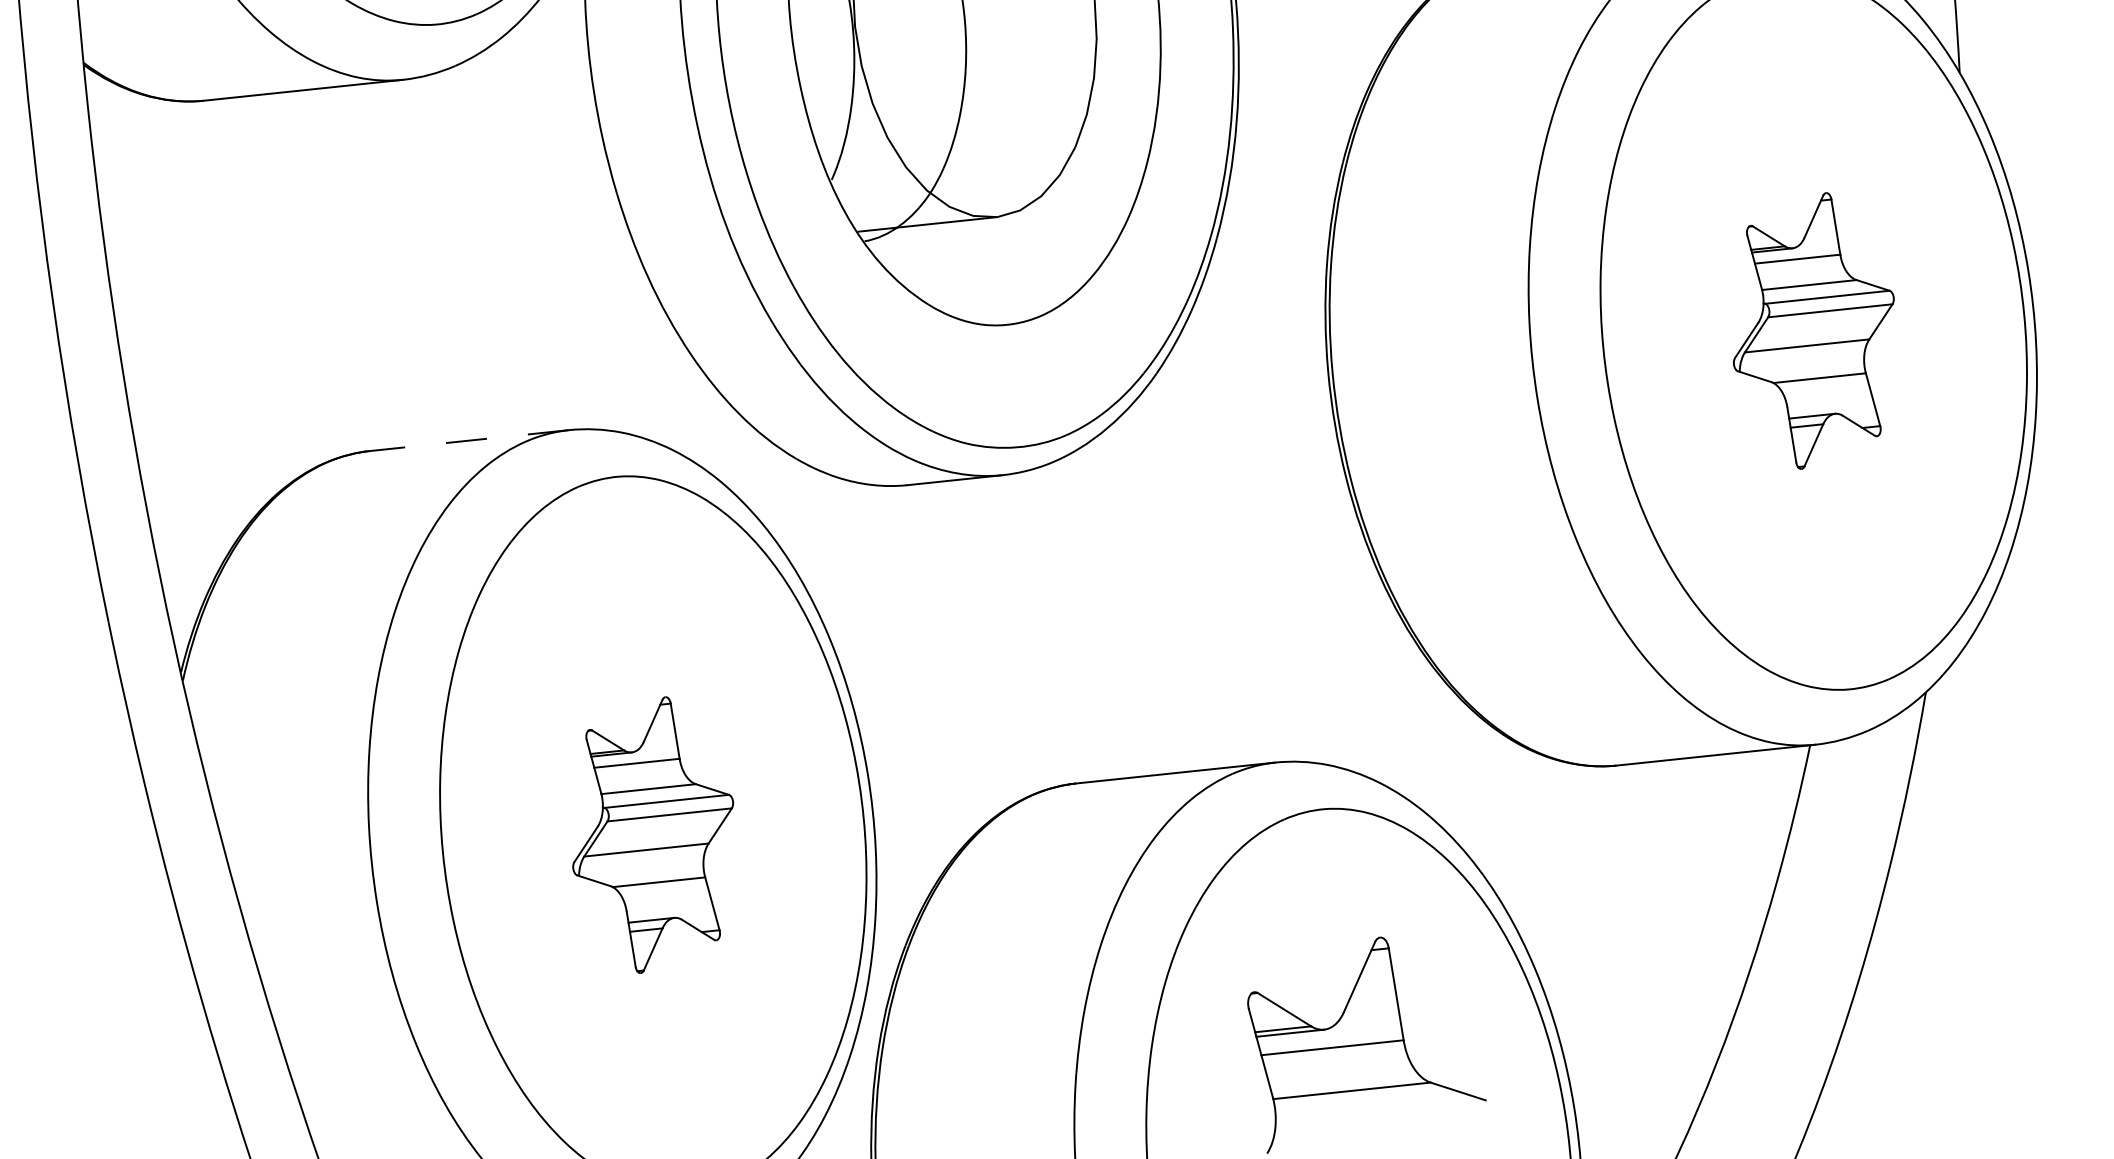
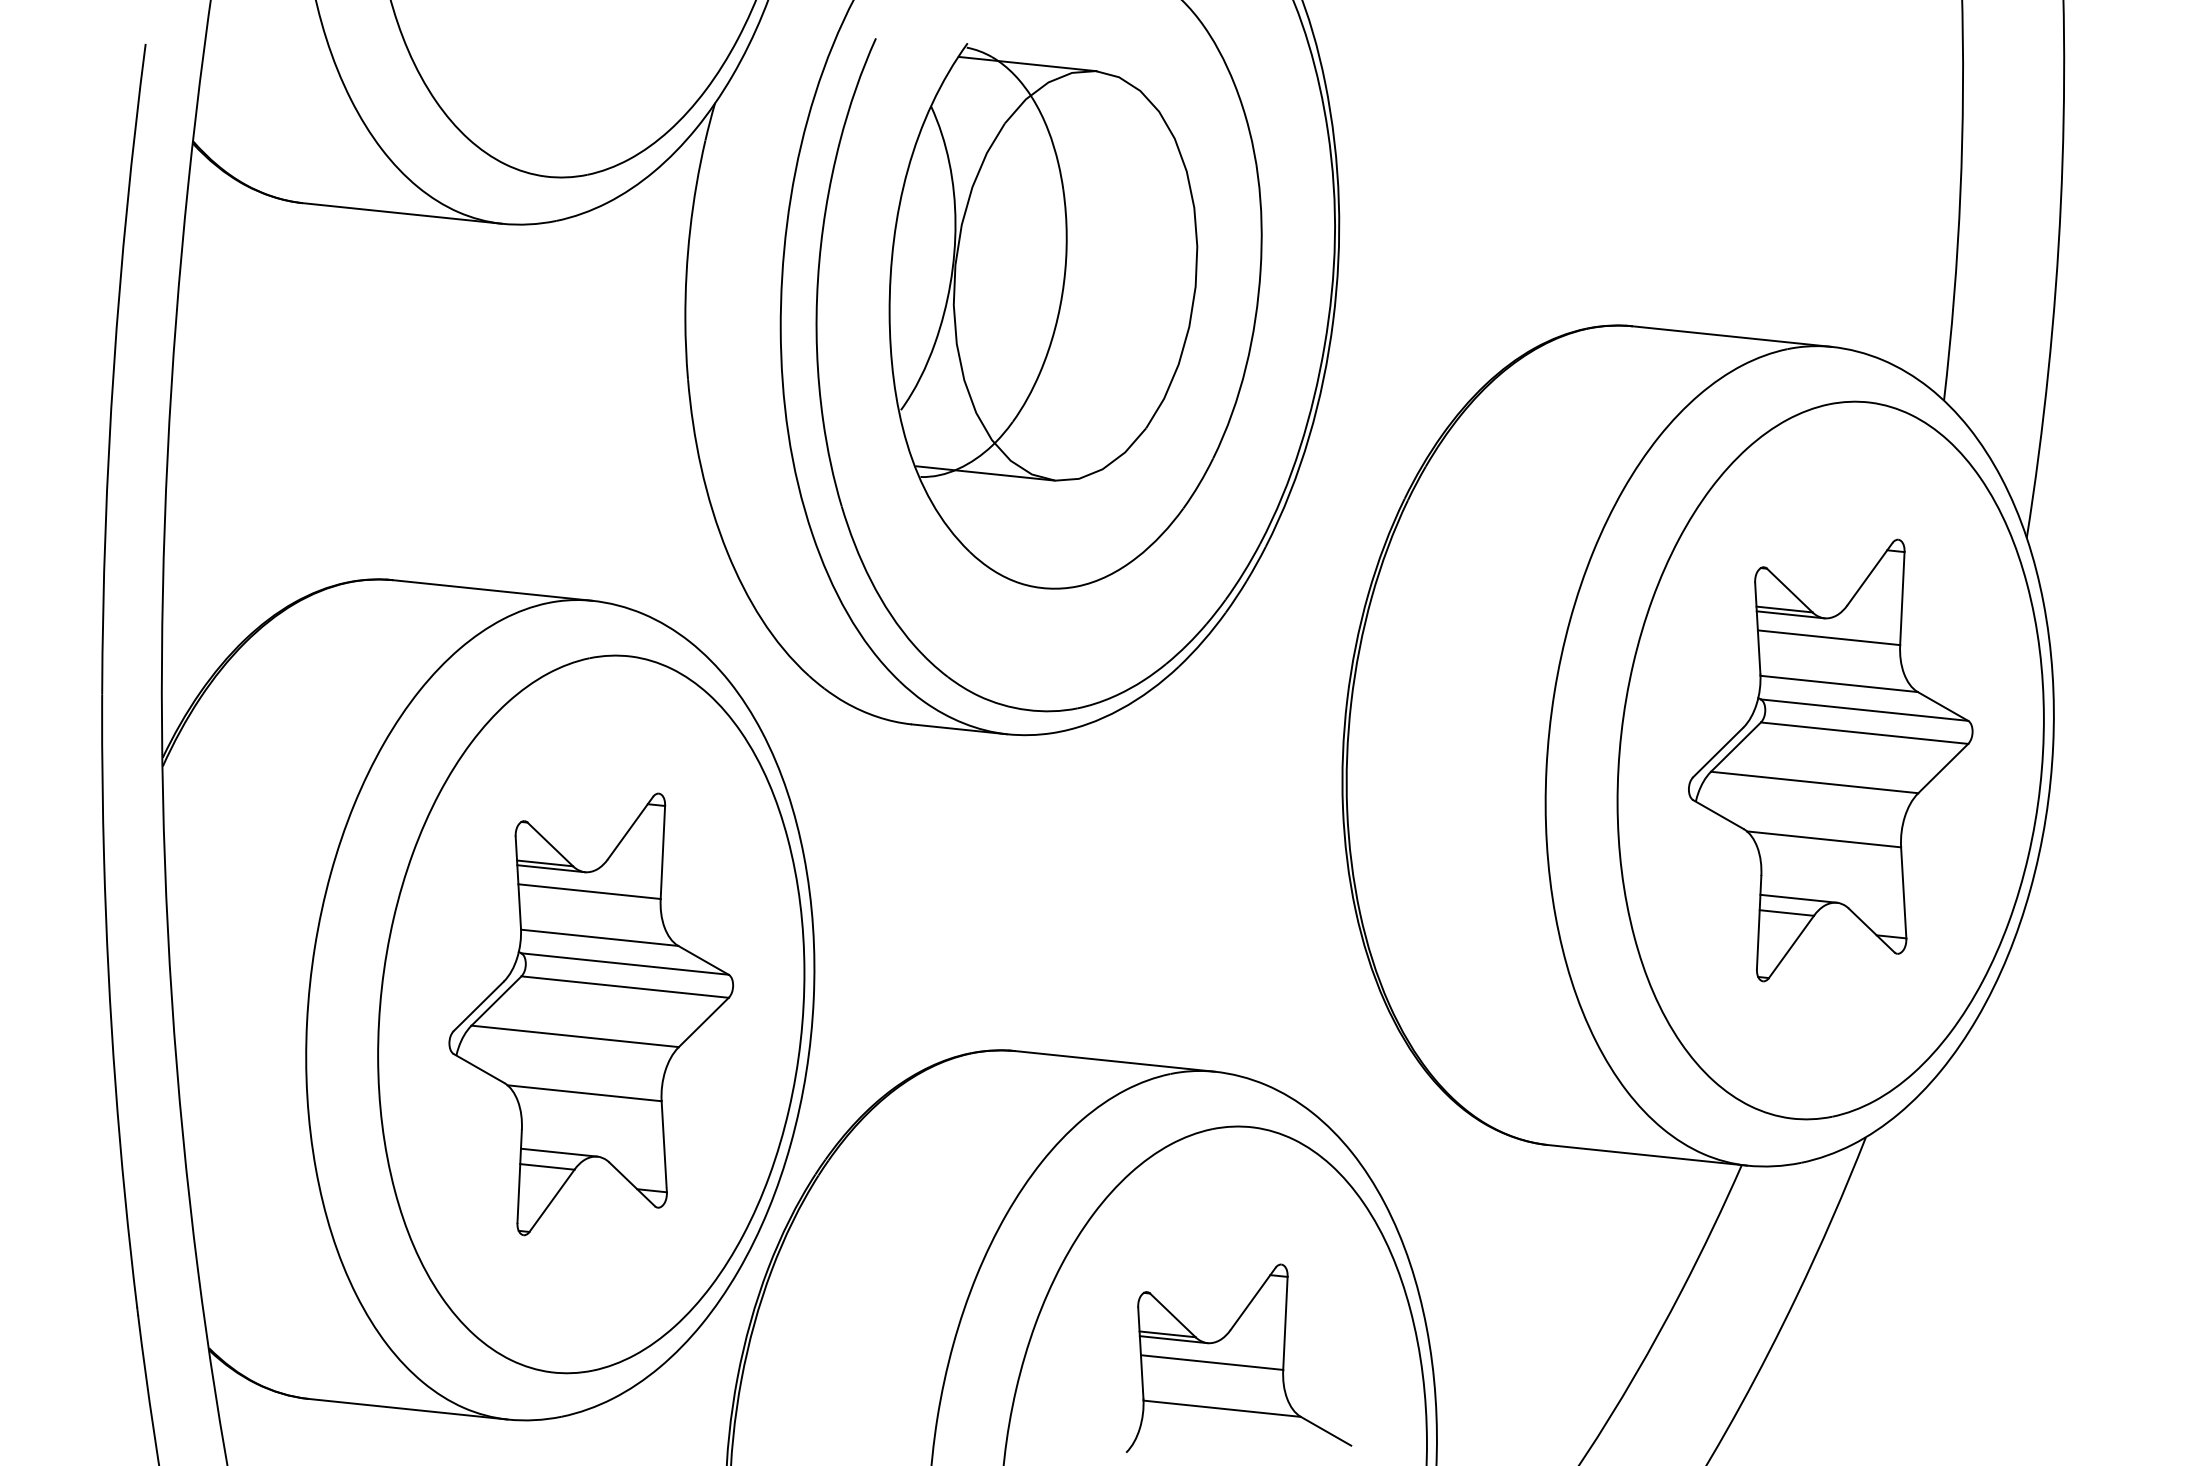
part: (1813, 331) -> (1830, 760), size x1.67
line: (469, 440) -> (492, 590), dashed -> solid
part: (652, 835) -> (590, 1014), size x1.67

